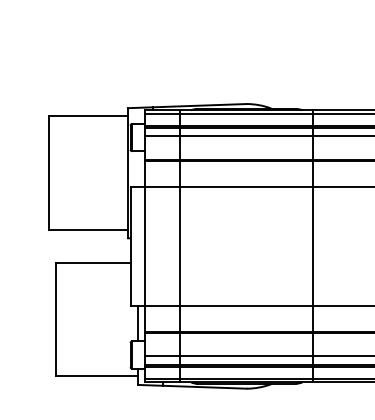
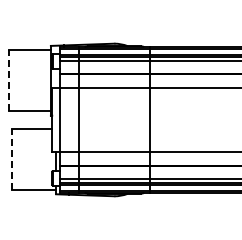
line: (49, 172) -> (8, 80), solid -> dashed
line: (56, 318) -> (12, 158), solid -> dashed

